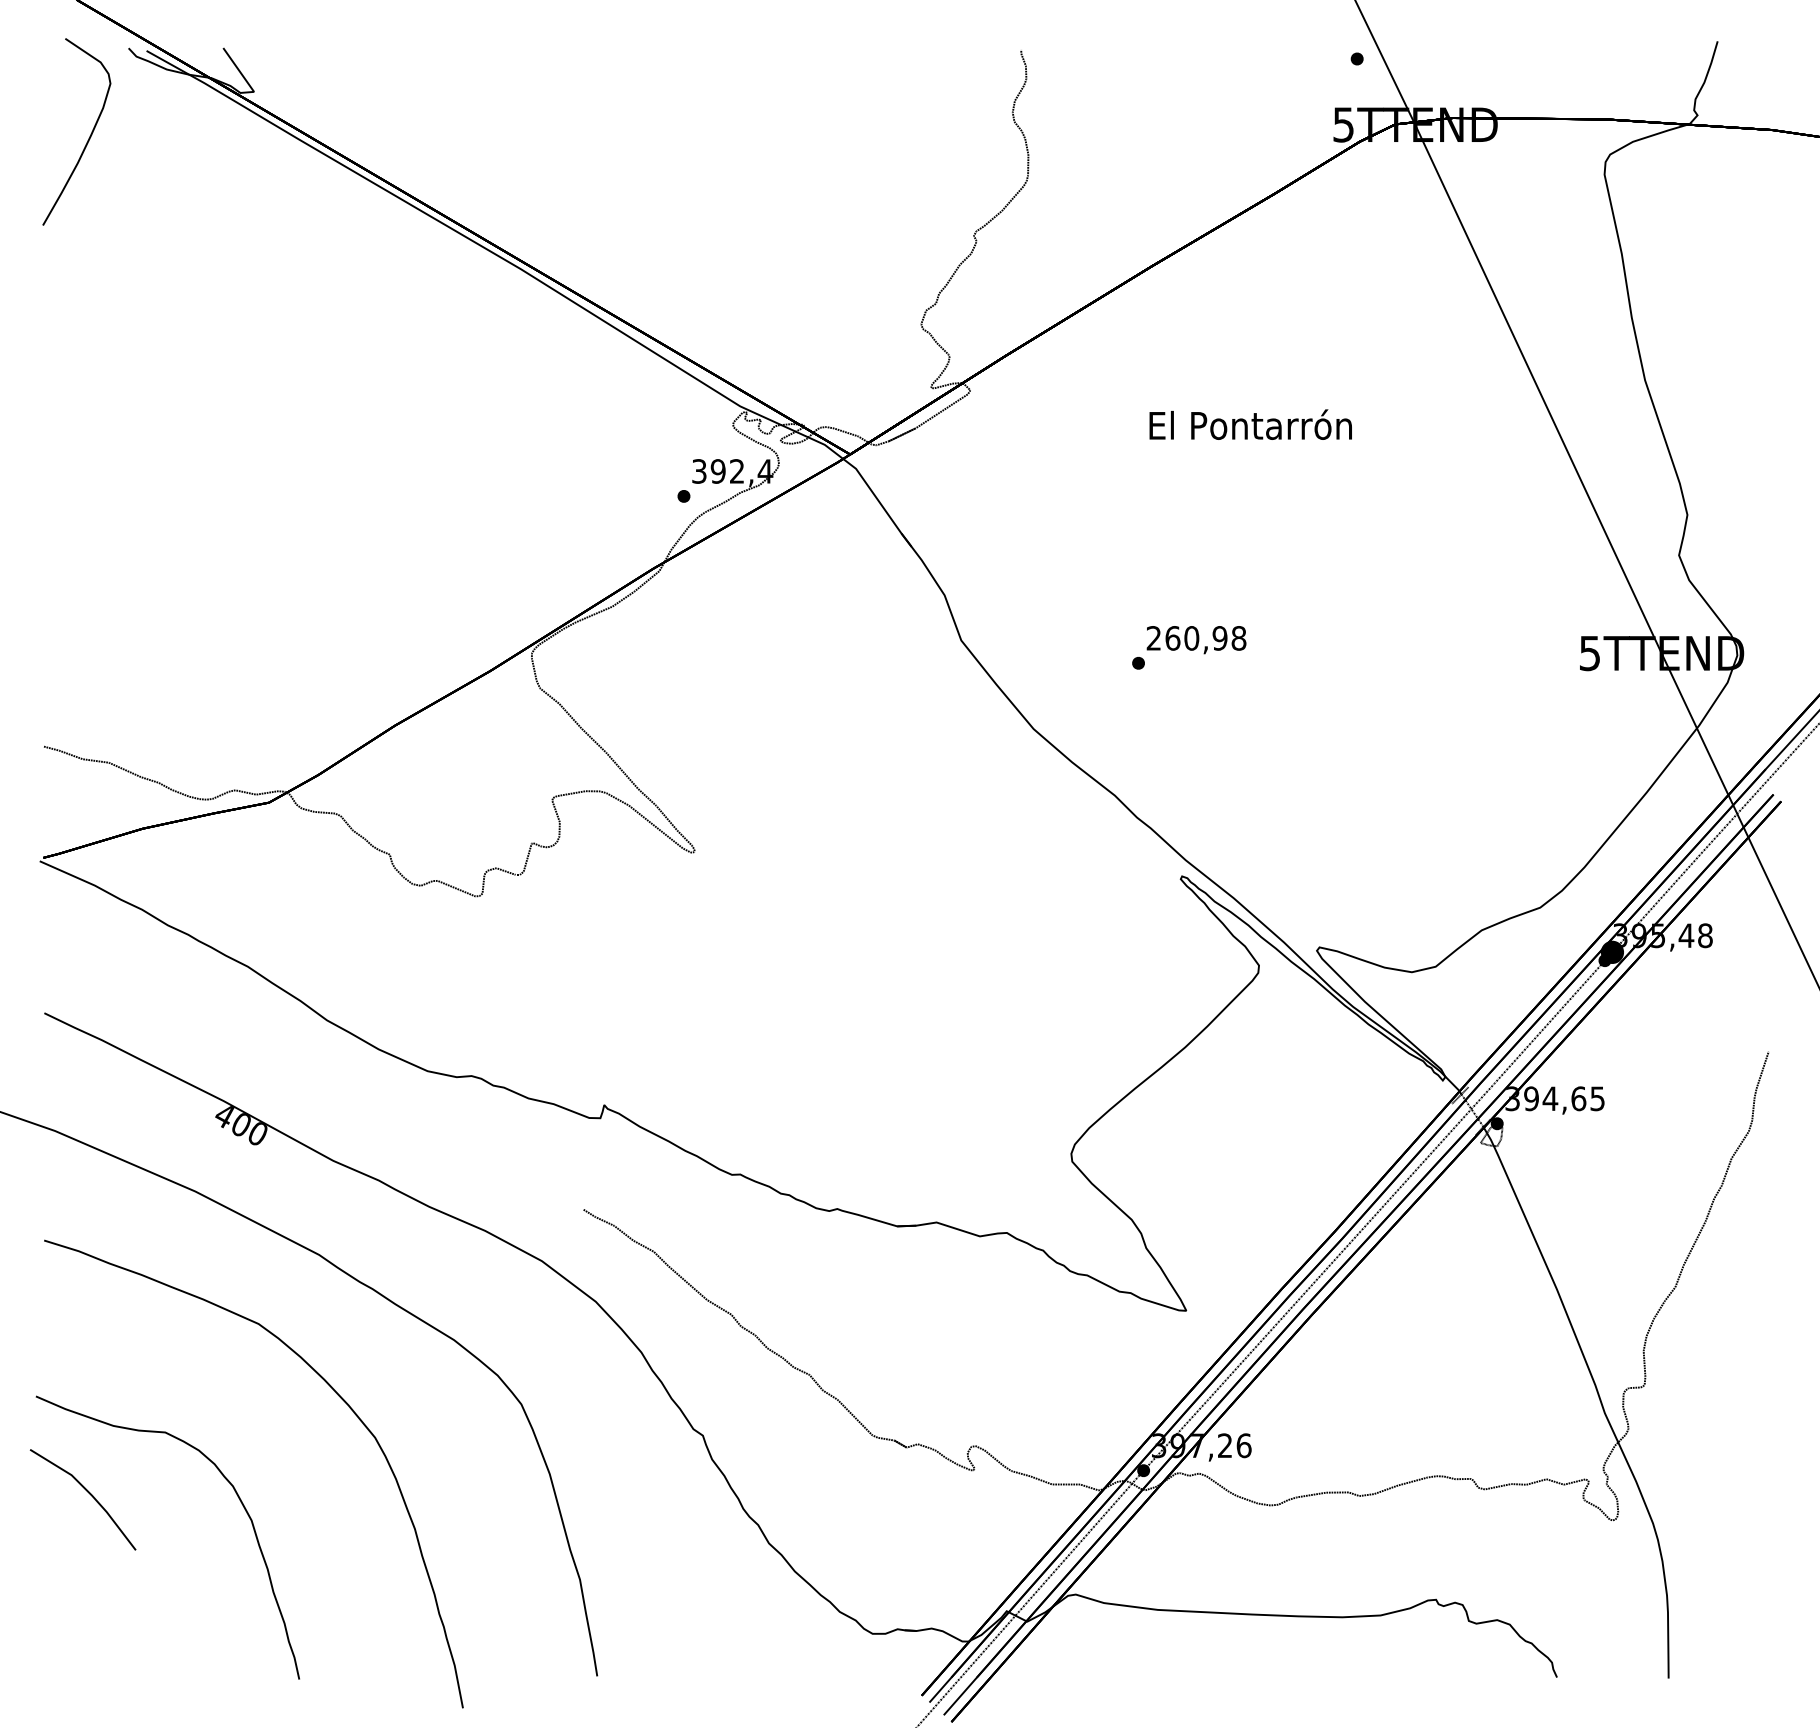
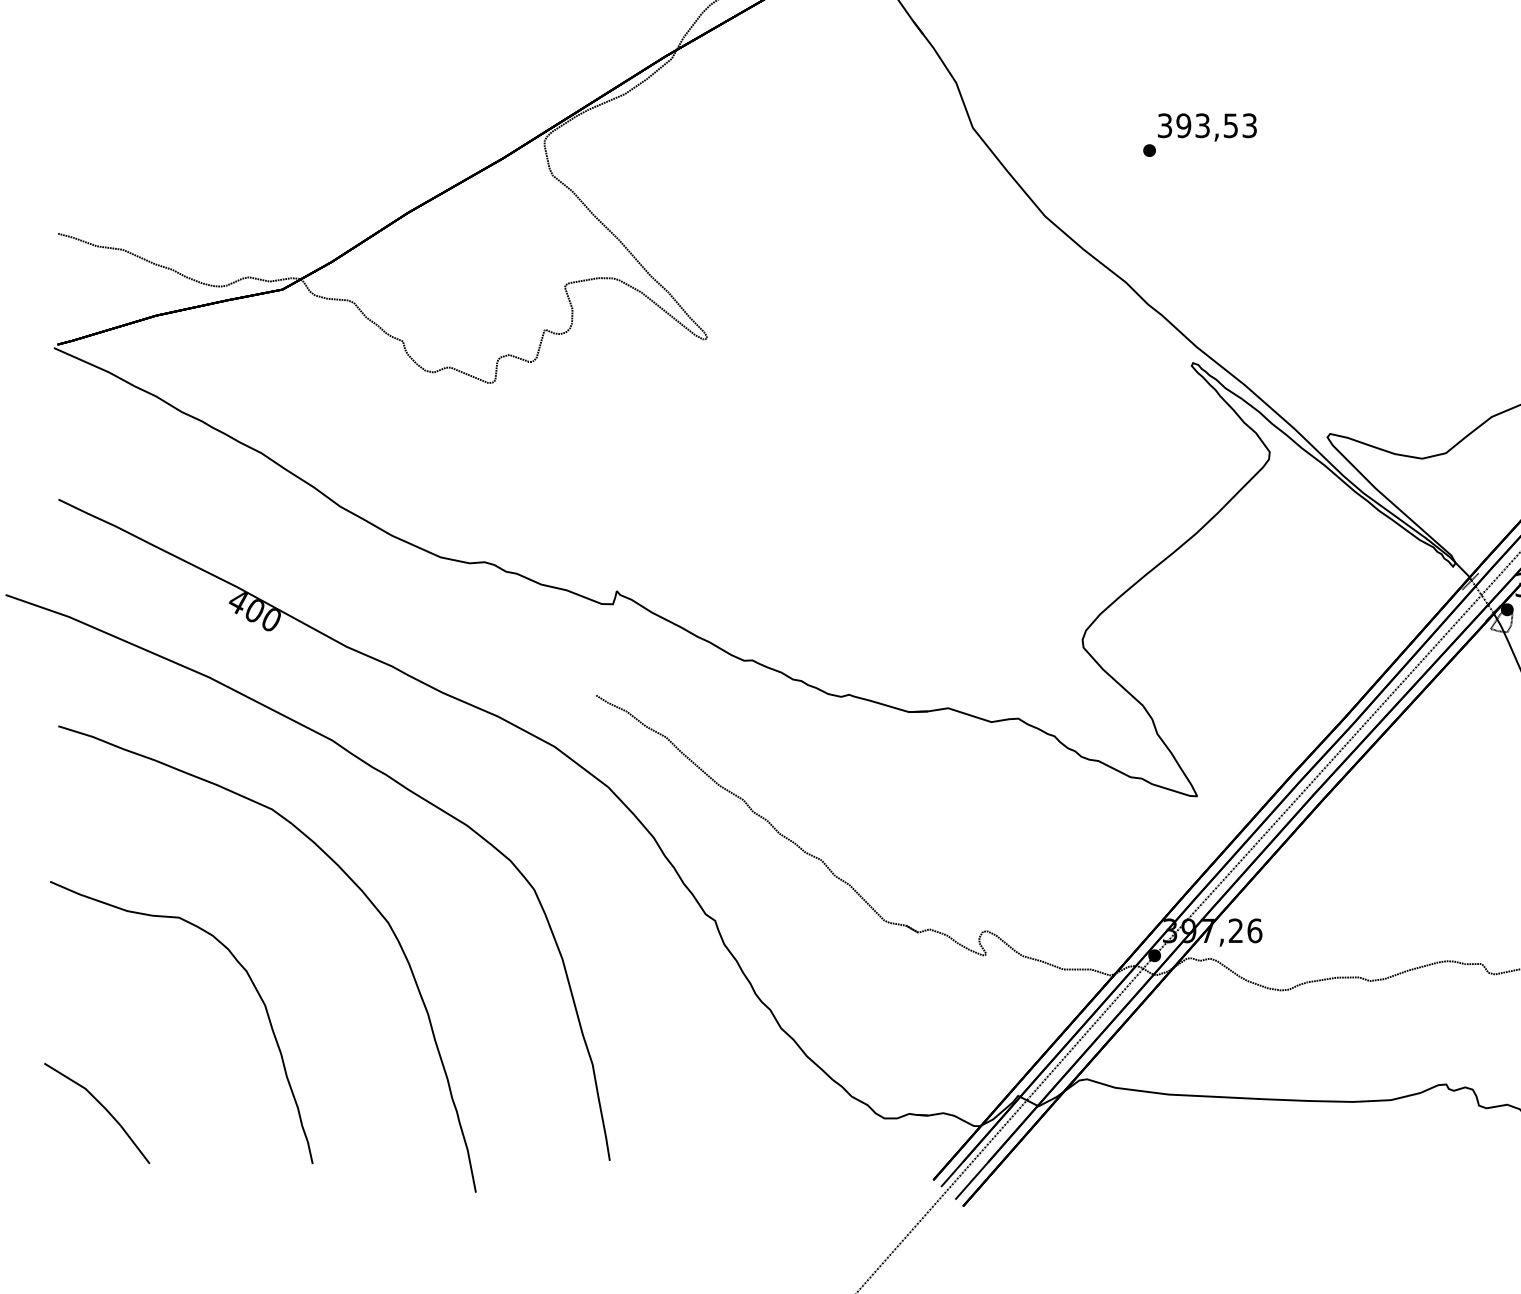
text: (1196, 638) -> (1207, 125), 260,98 -> 393,53
part: (88, 1493) -> (102, 1107), moved

